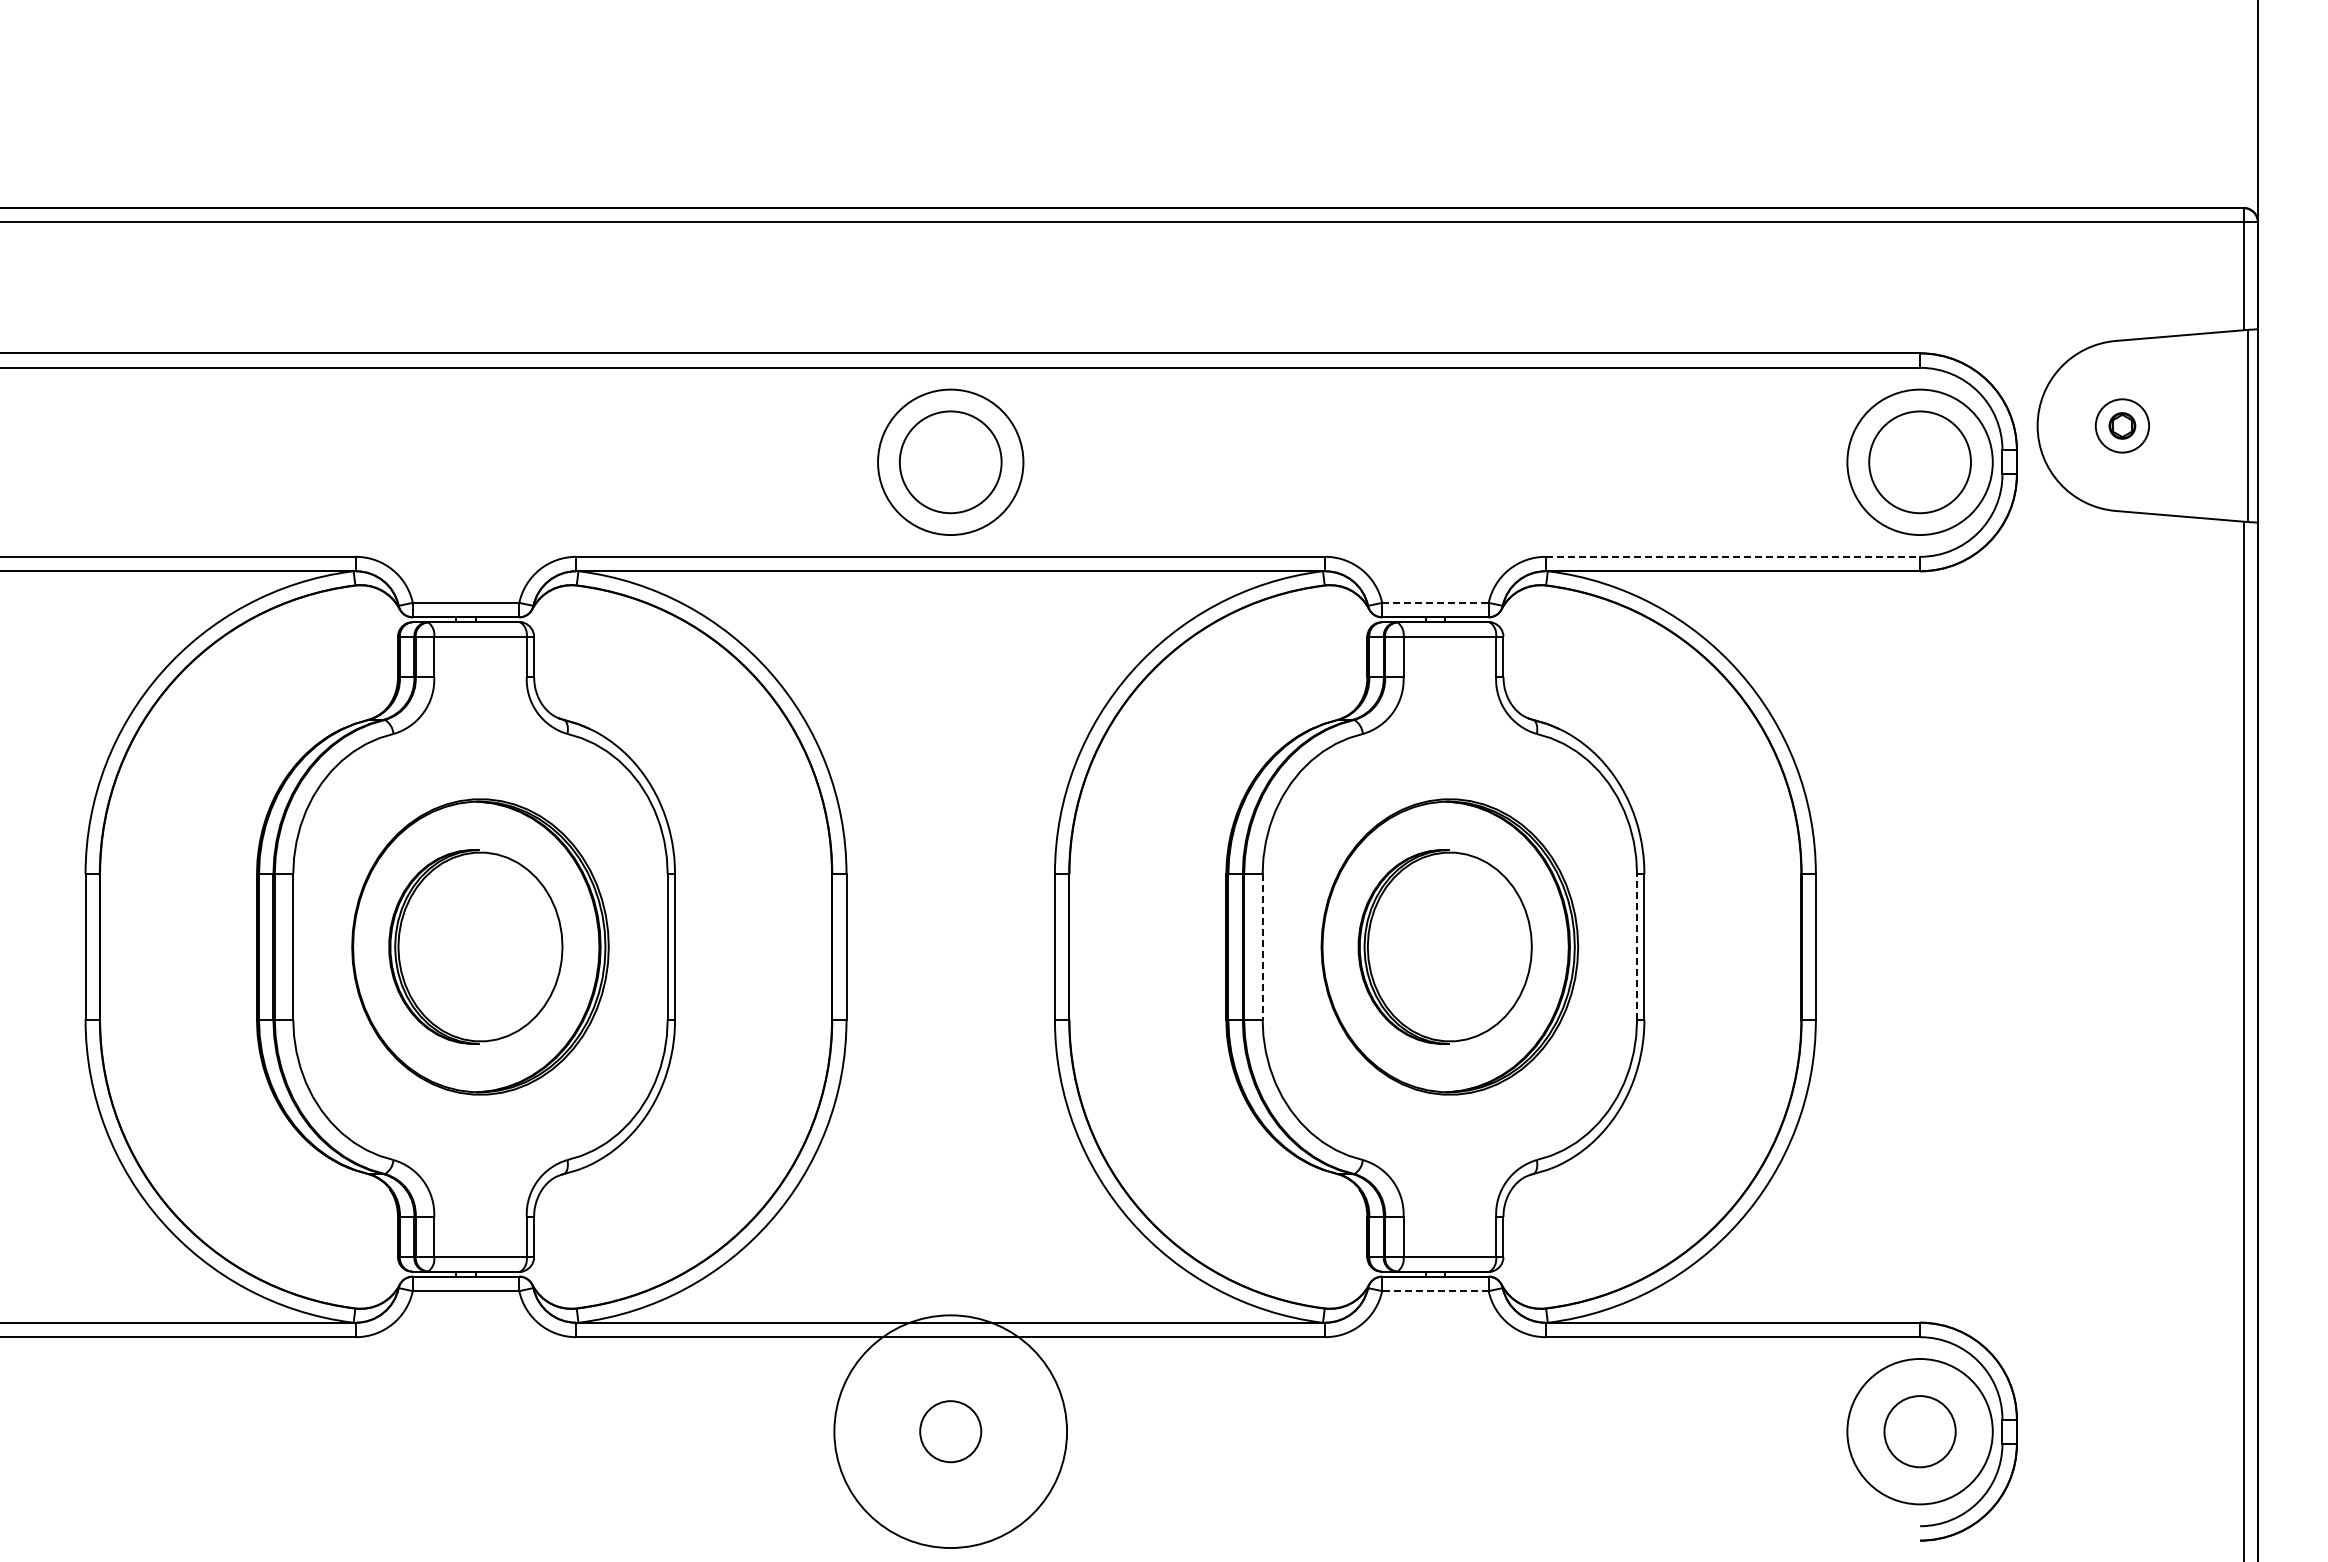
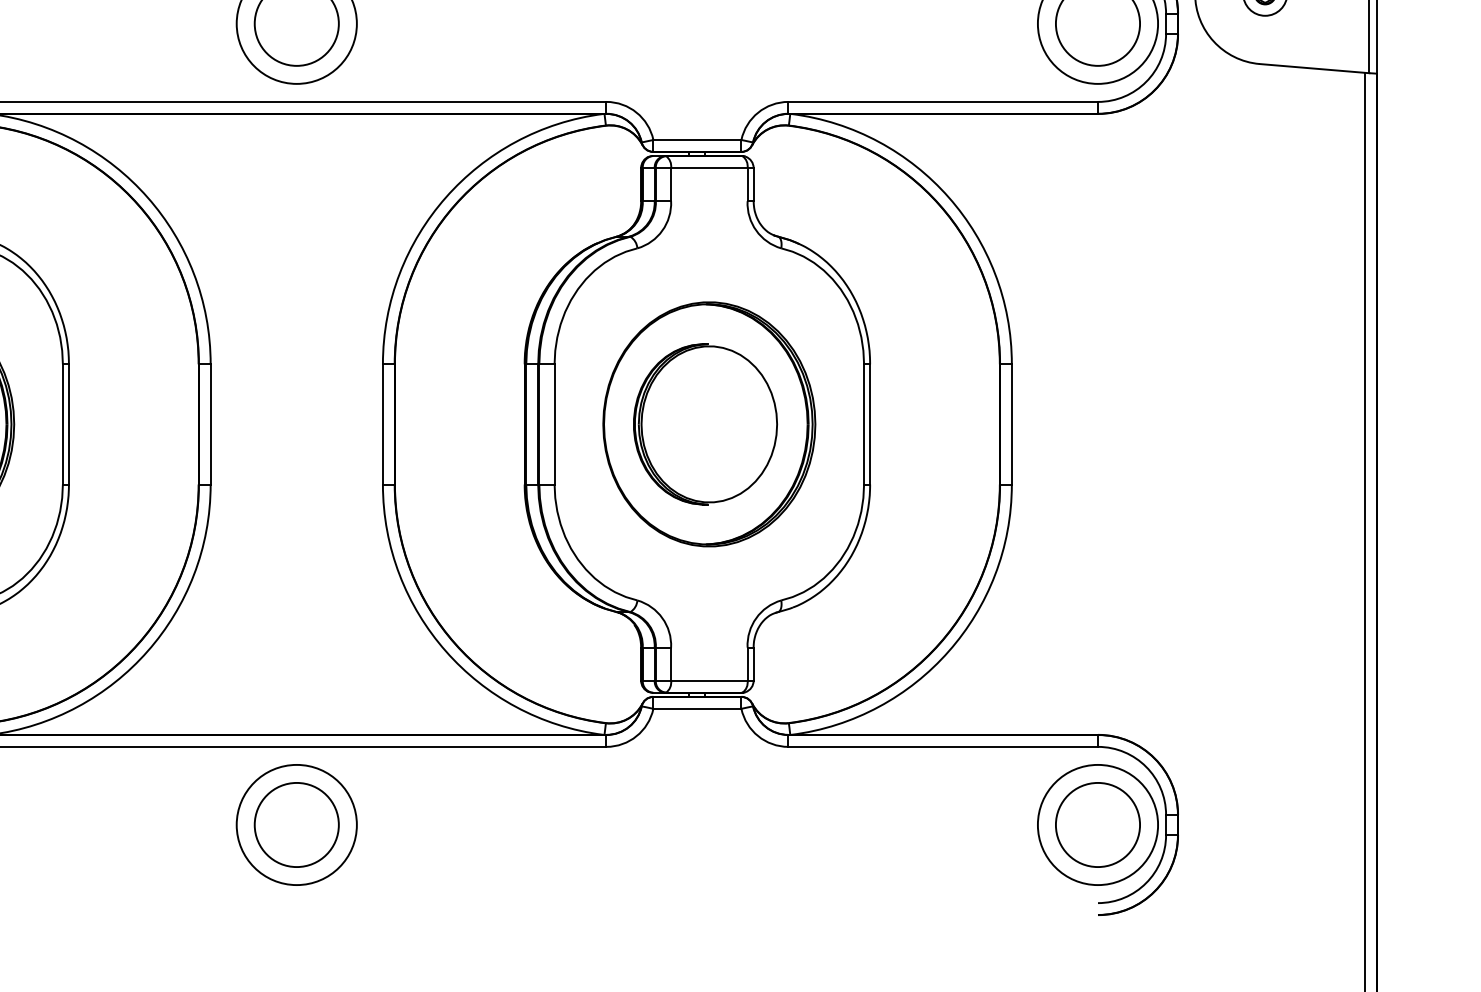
line: (1733, 556) -> (943, 101), dashed -> solid
line: (1435, 602) -> (697, 139), dashed -> solid
line: (1262, 947) -> (554, 424), dashed -> solid
line: (1637, 947) -> (864, 424), dashed -> solid
line: (1434, 1291) -> (696, 709), dashed -> solid
circle: (950, 1431) -> (296, 824), size x0.62
circle: (950, 1431) -> (296, 824), size x1.67
circle: (1919, 1431) -> (1097, 824), size x1.43

